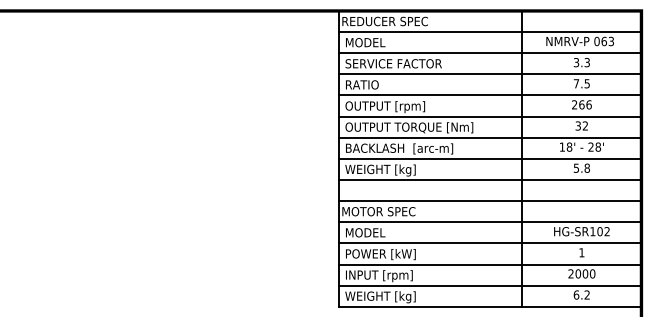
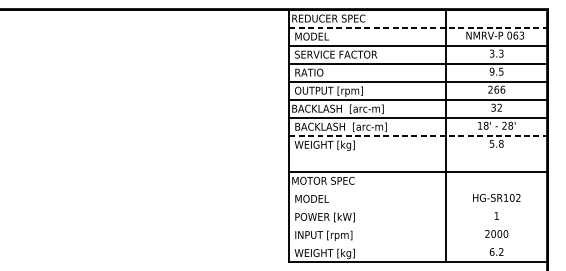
line: (490, 32) -> (418, 27), solid -> dashed
text: (576, 83) -> (492, 71), 7.5 -> 9.5
text: (407, 127) -> (347, 109), OUTPUT TORQUE [Nm] -> BACKLASH  [arc-m]
line: (490, 158) -> (418, 135), solid -> dashed
line: (489, 179) -> (417, 153), removed
line: (489, 222) -> (417, 190), removed
line: (489, 243) -> (417, 208), removed
line: (489, 264) -> (417, 225), removed
line: (489, 285) -> (417, 243), removed

